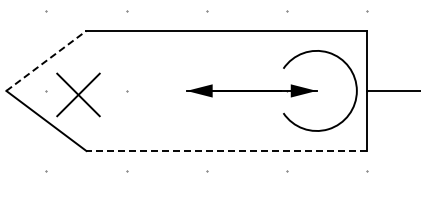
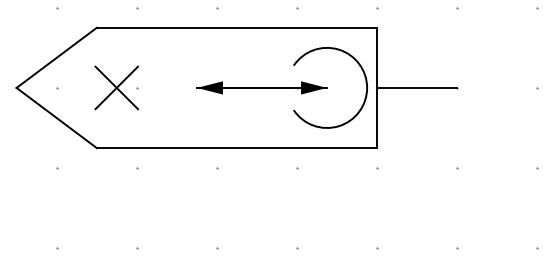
line: (47, 60) -> (57, 57), dashed -> solid
part: (78, 94) -> (116, 87), moved
line: (226, 151) -> (236, 148), dashed -> solid

